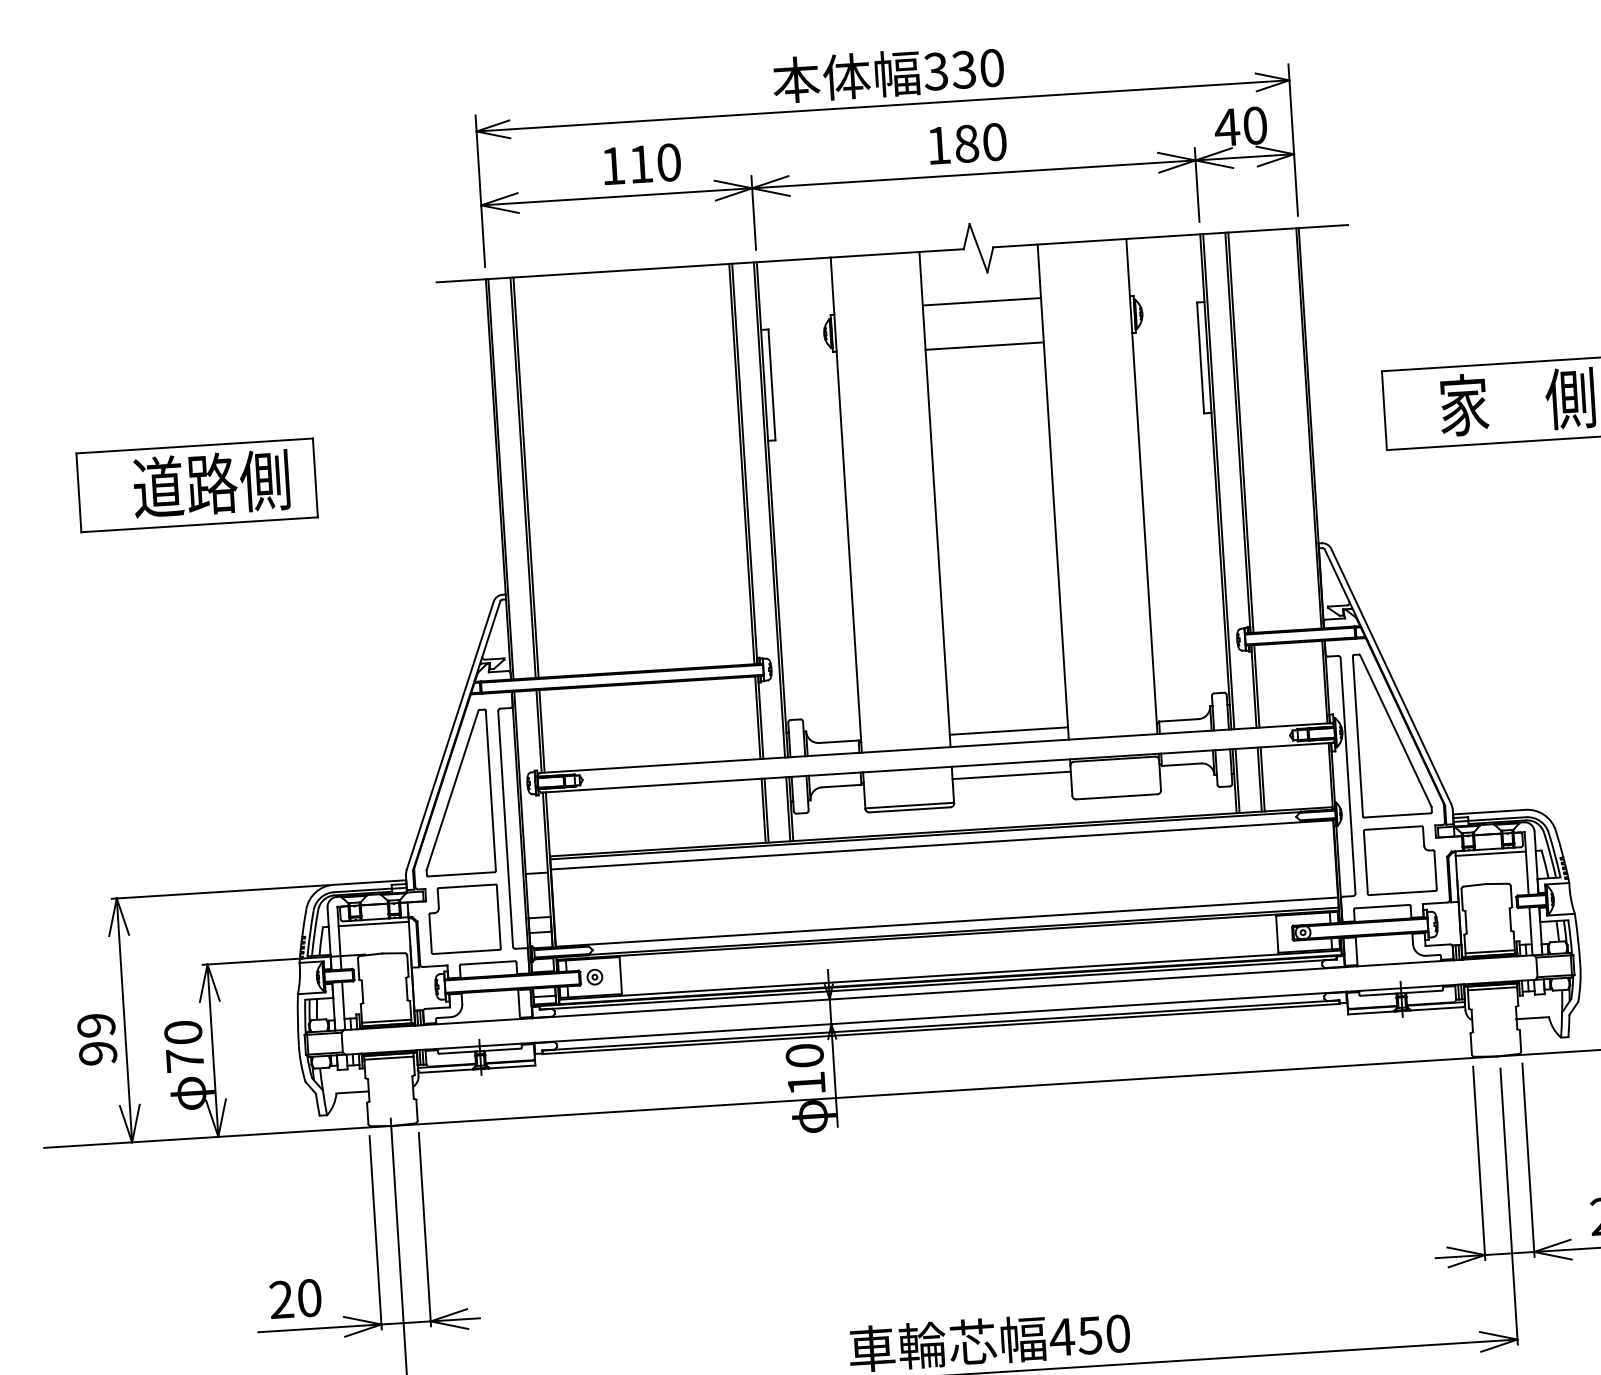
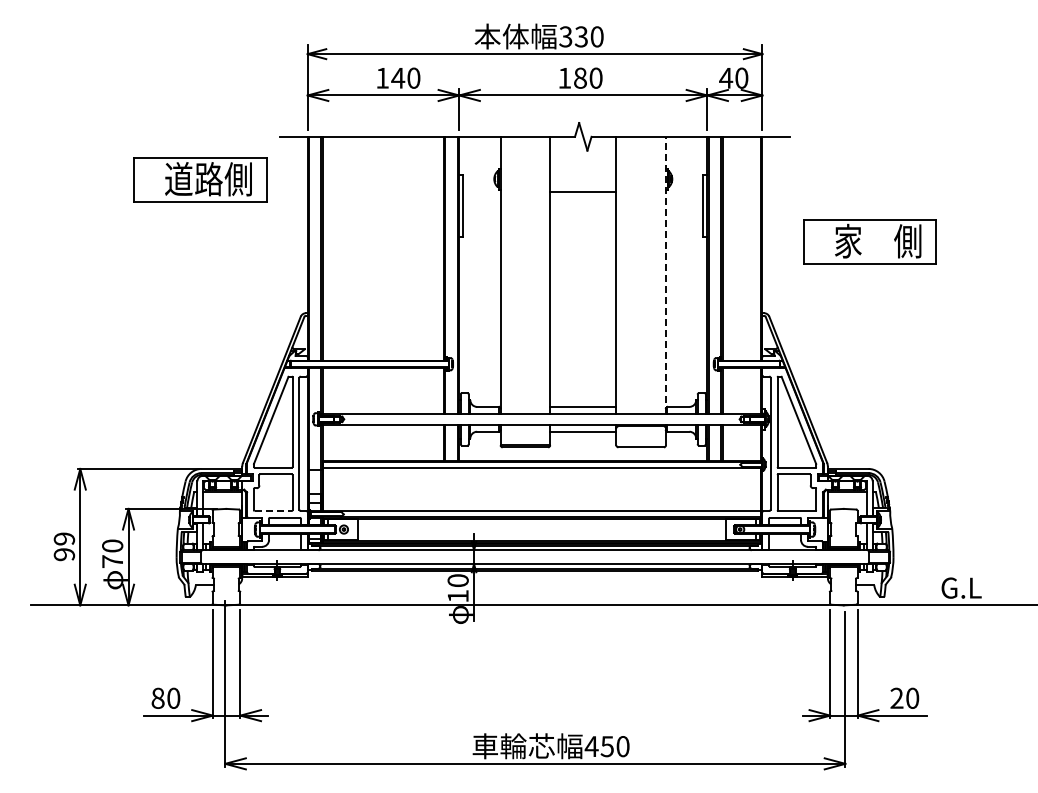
text: (641, 164) -> (398, 78), 110 -> 140
line: (982, 301) -> (583, 166), removed
part: (197, 485) -> (200, 179), moved
line: (1140, 485) -> (665, 274), solid -> dashed
line: (466, 951) -> (273, 510), solid -> dashed
text: (280, 1298) -> (157, 697), 20 -> 80

